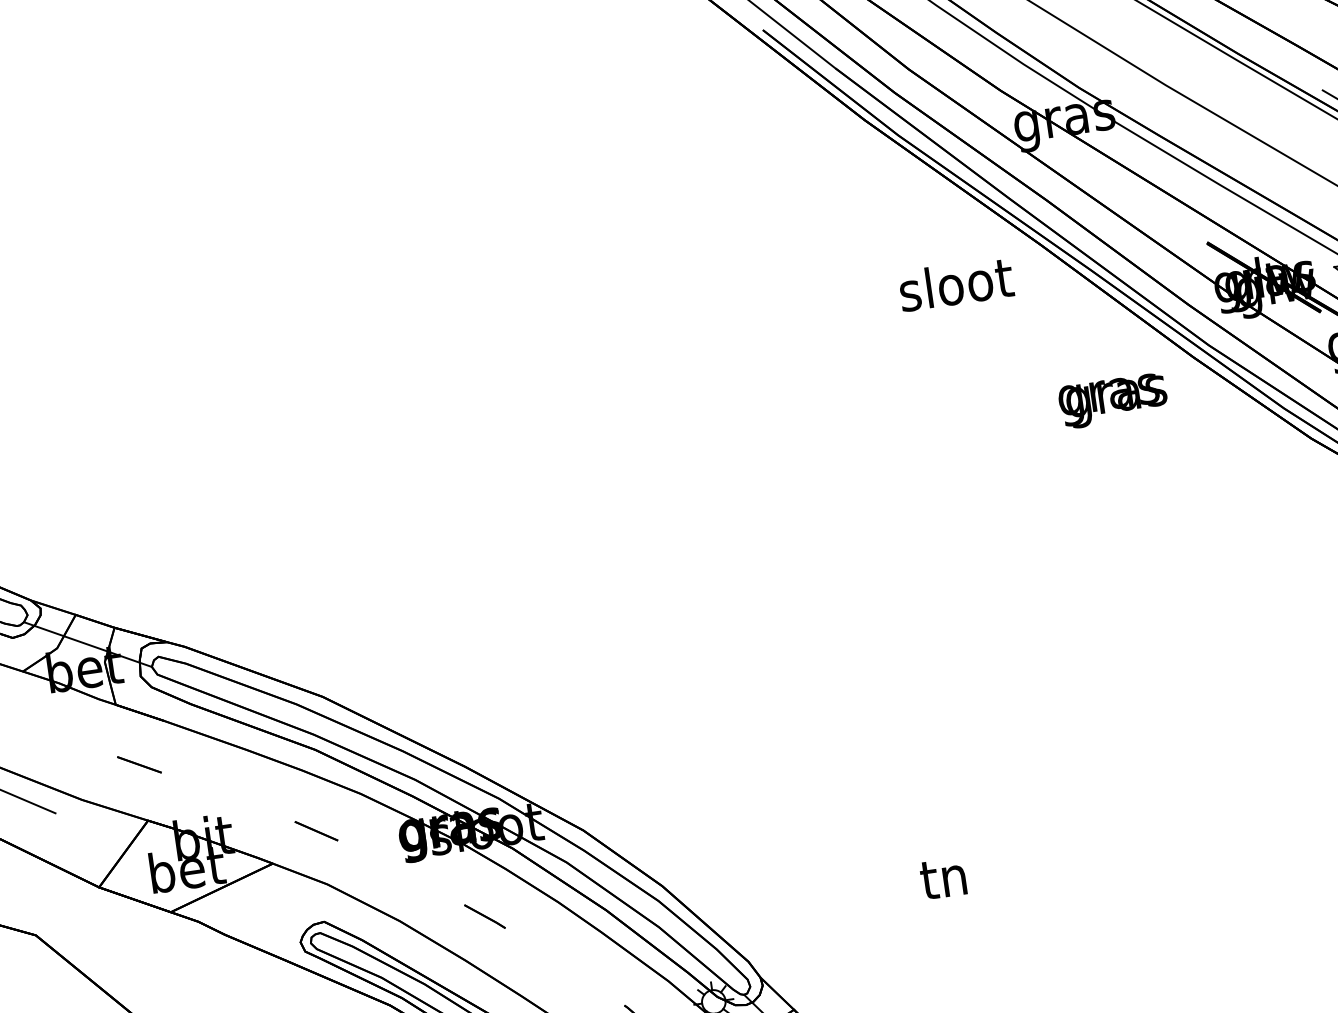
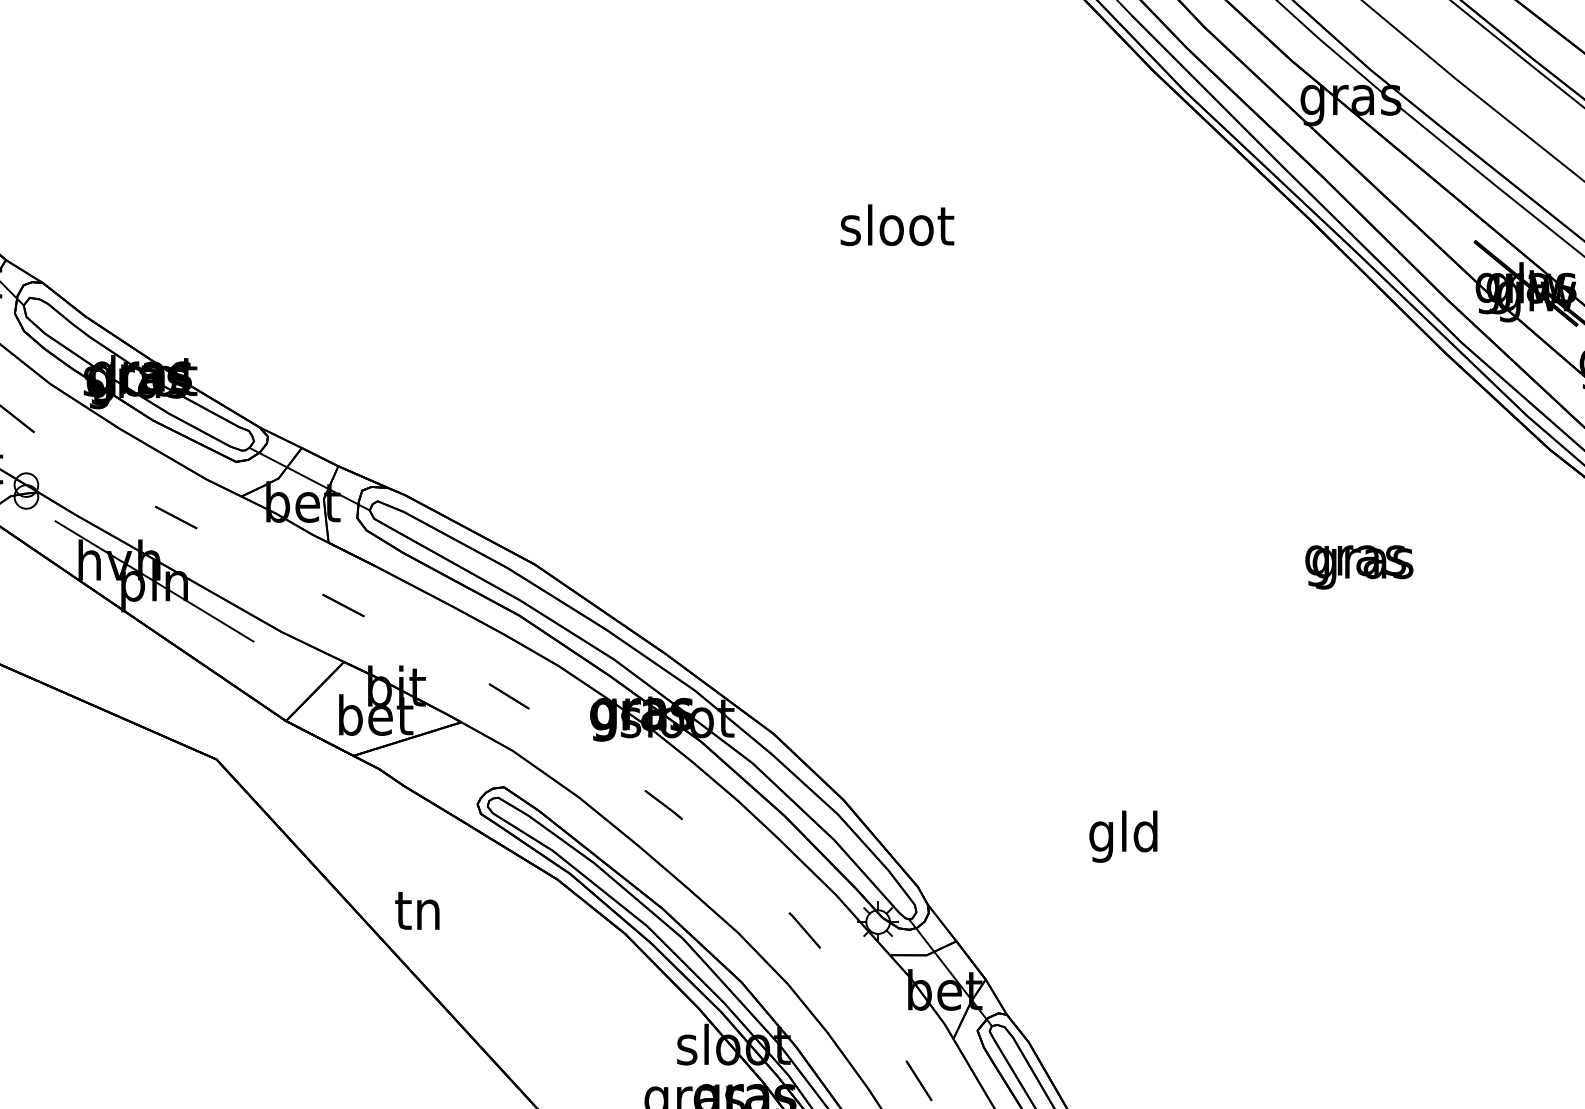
text: (956, 284) -> (897, 225), moved
text: (1113, 401) -> (1359, 567), moved
text: (944, 882) -> (1123, 836), tn -> gld

